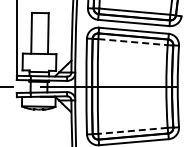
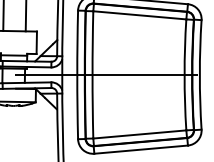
line: (133, 42) -> (140, 15), dashed -> solid
line: (133, 130) -> (140, 133), dashed -> solid

